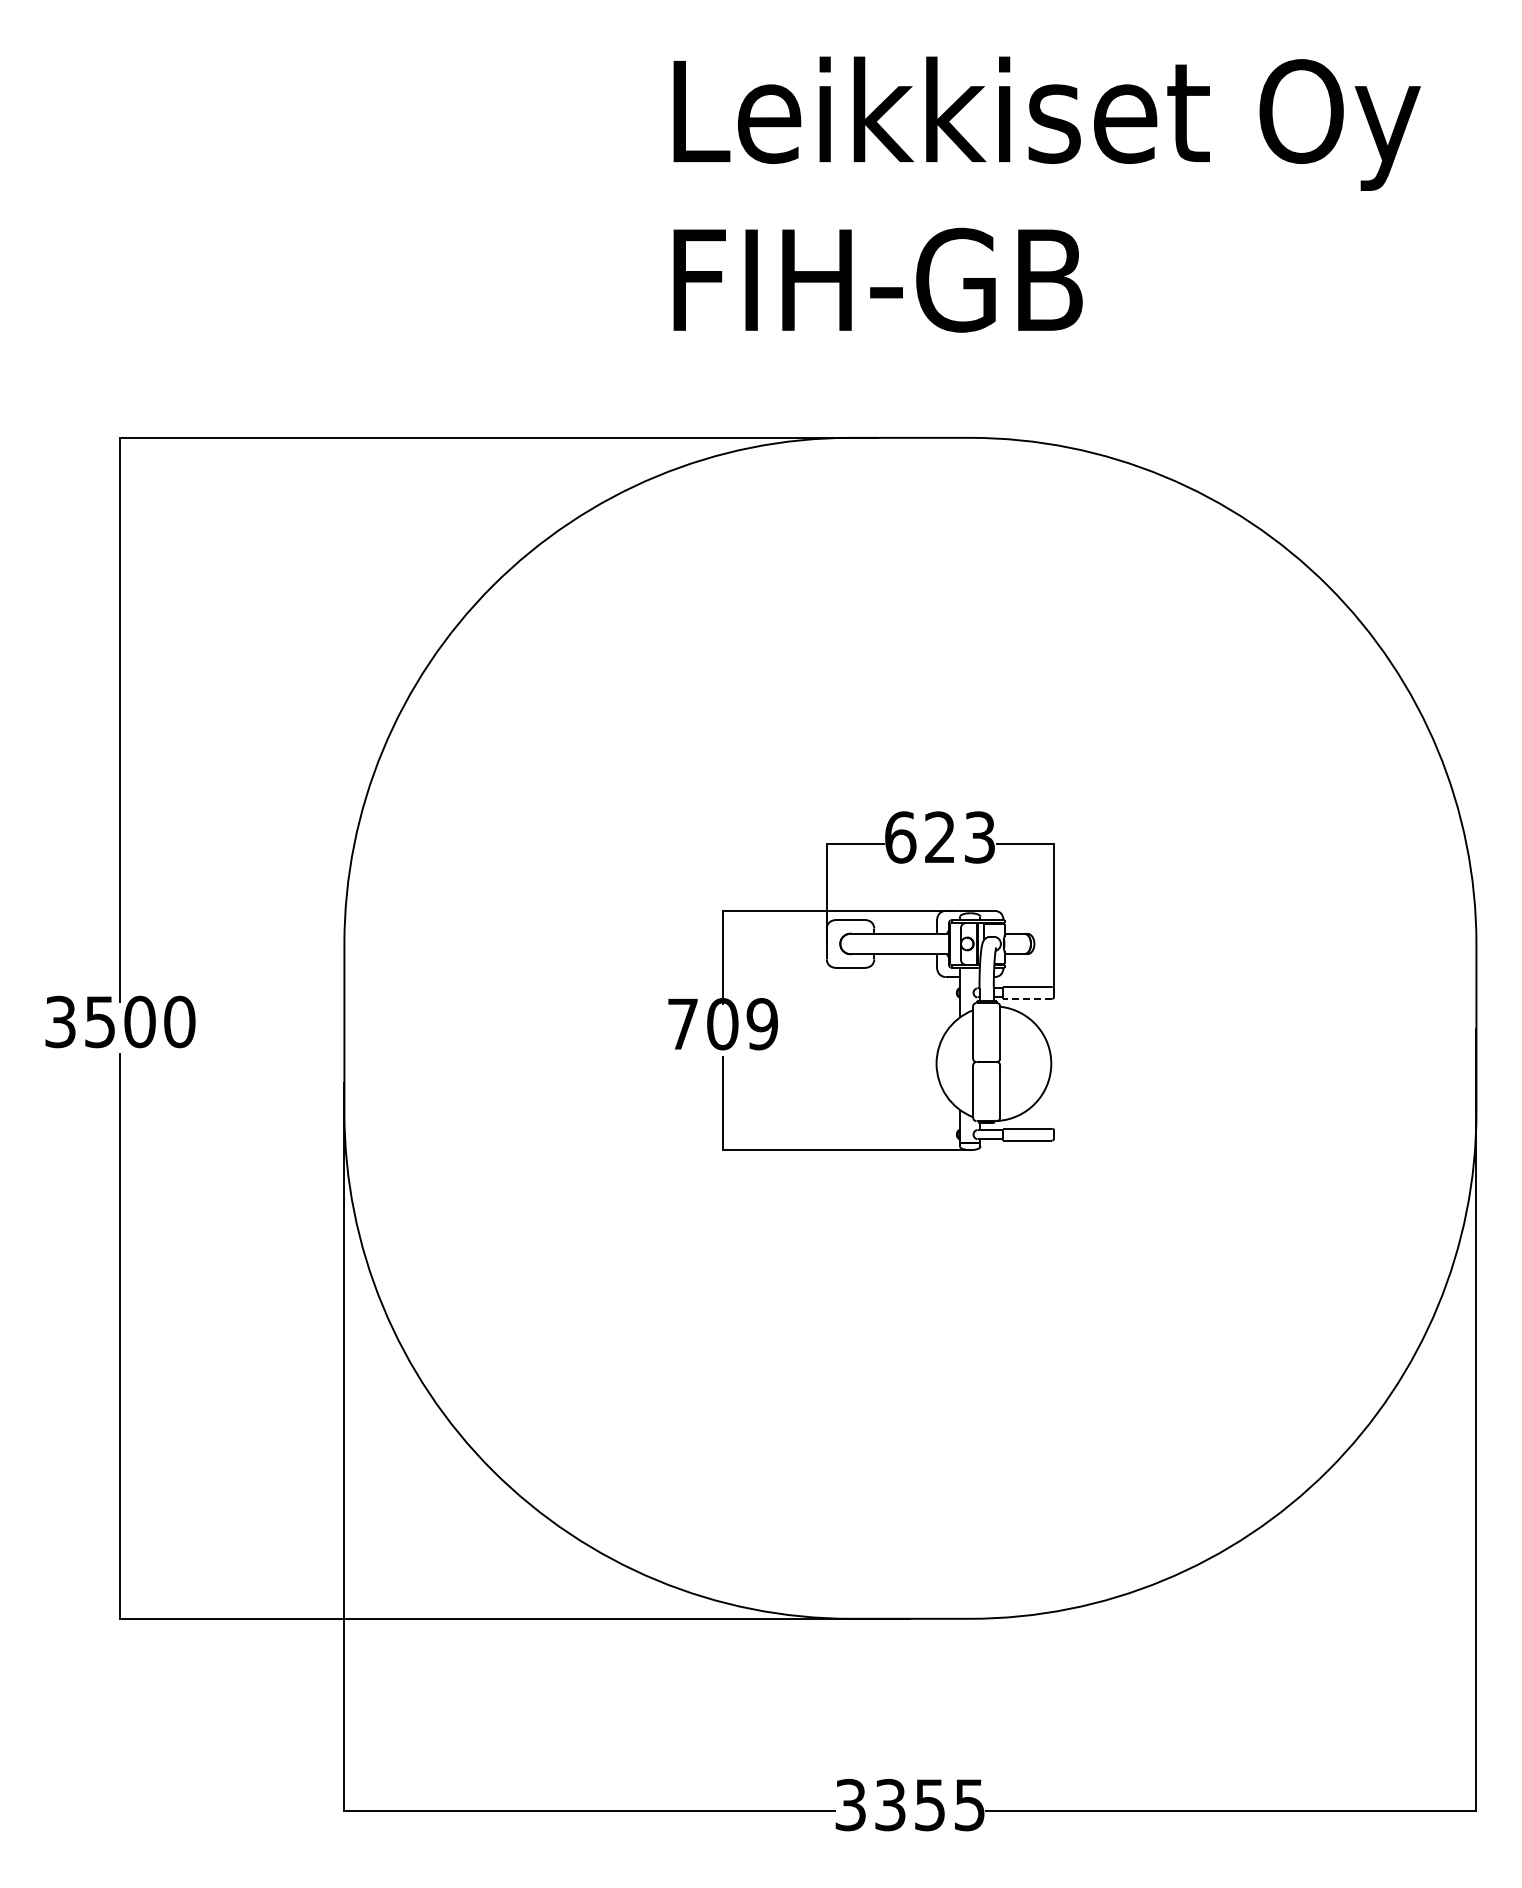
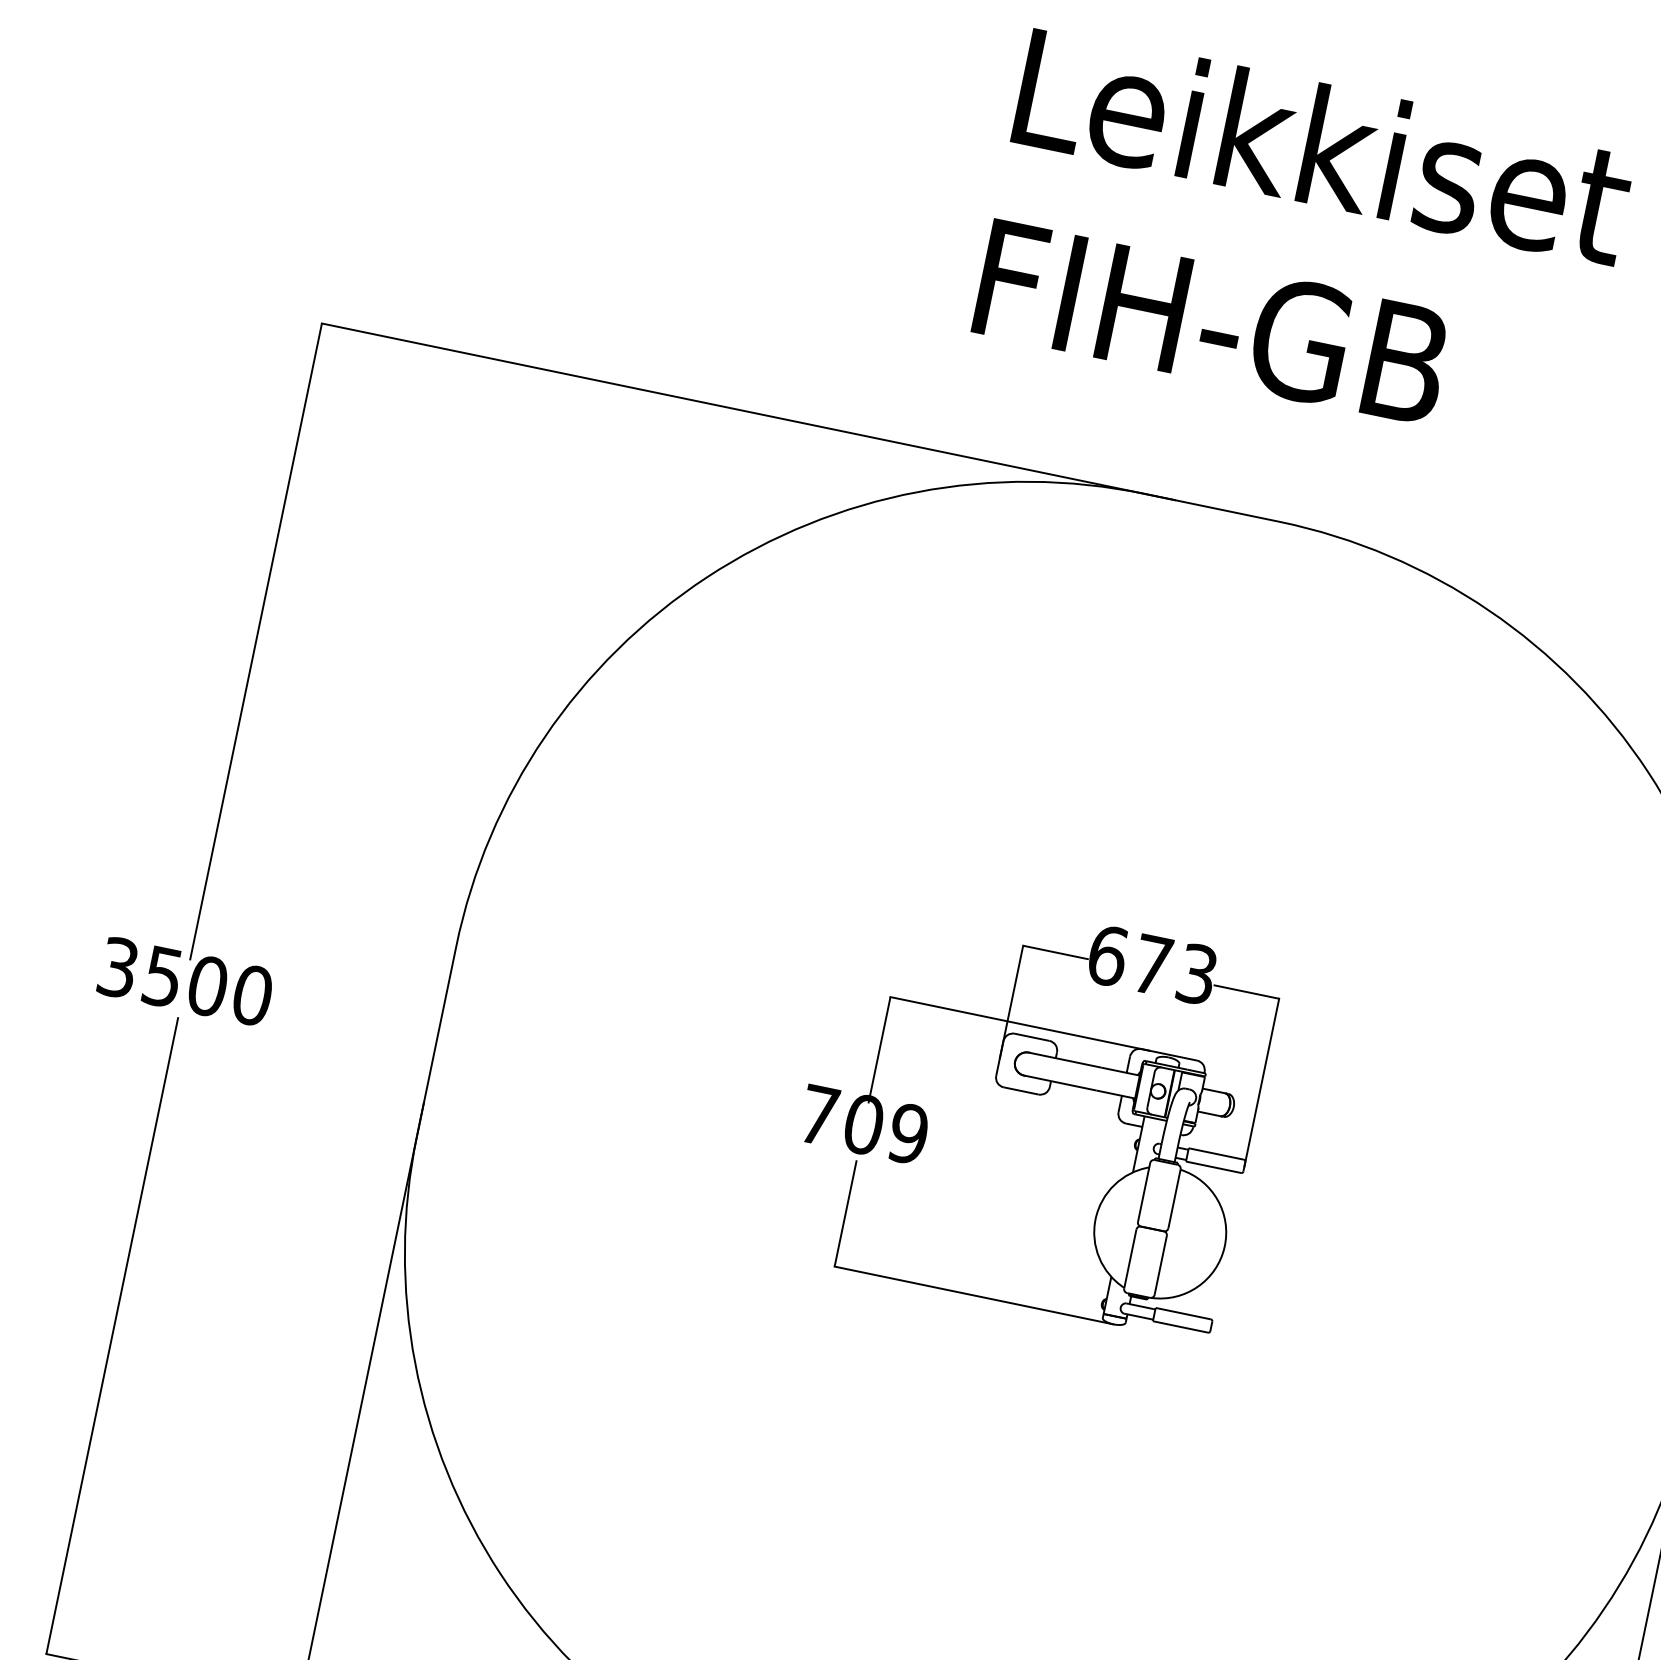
text: (939, 836) -> (1151, 963), 623 -> 673
line: (1027, 998) -> (1213, 1166), dashed -> solid

